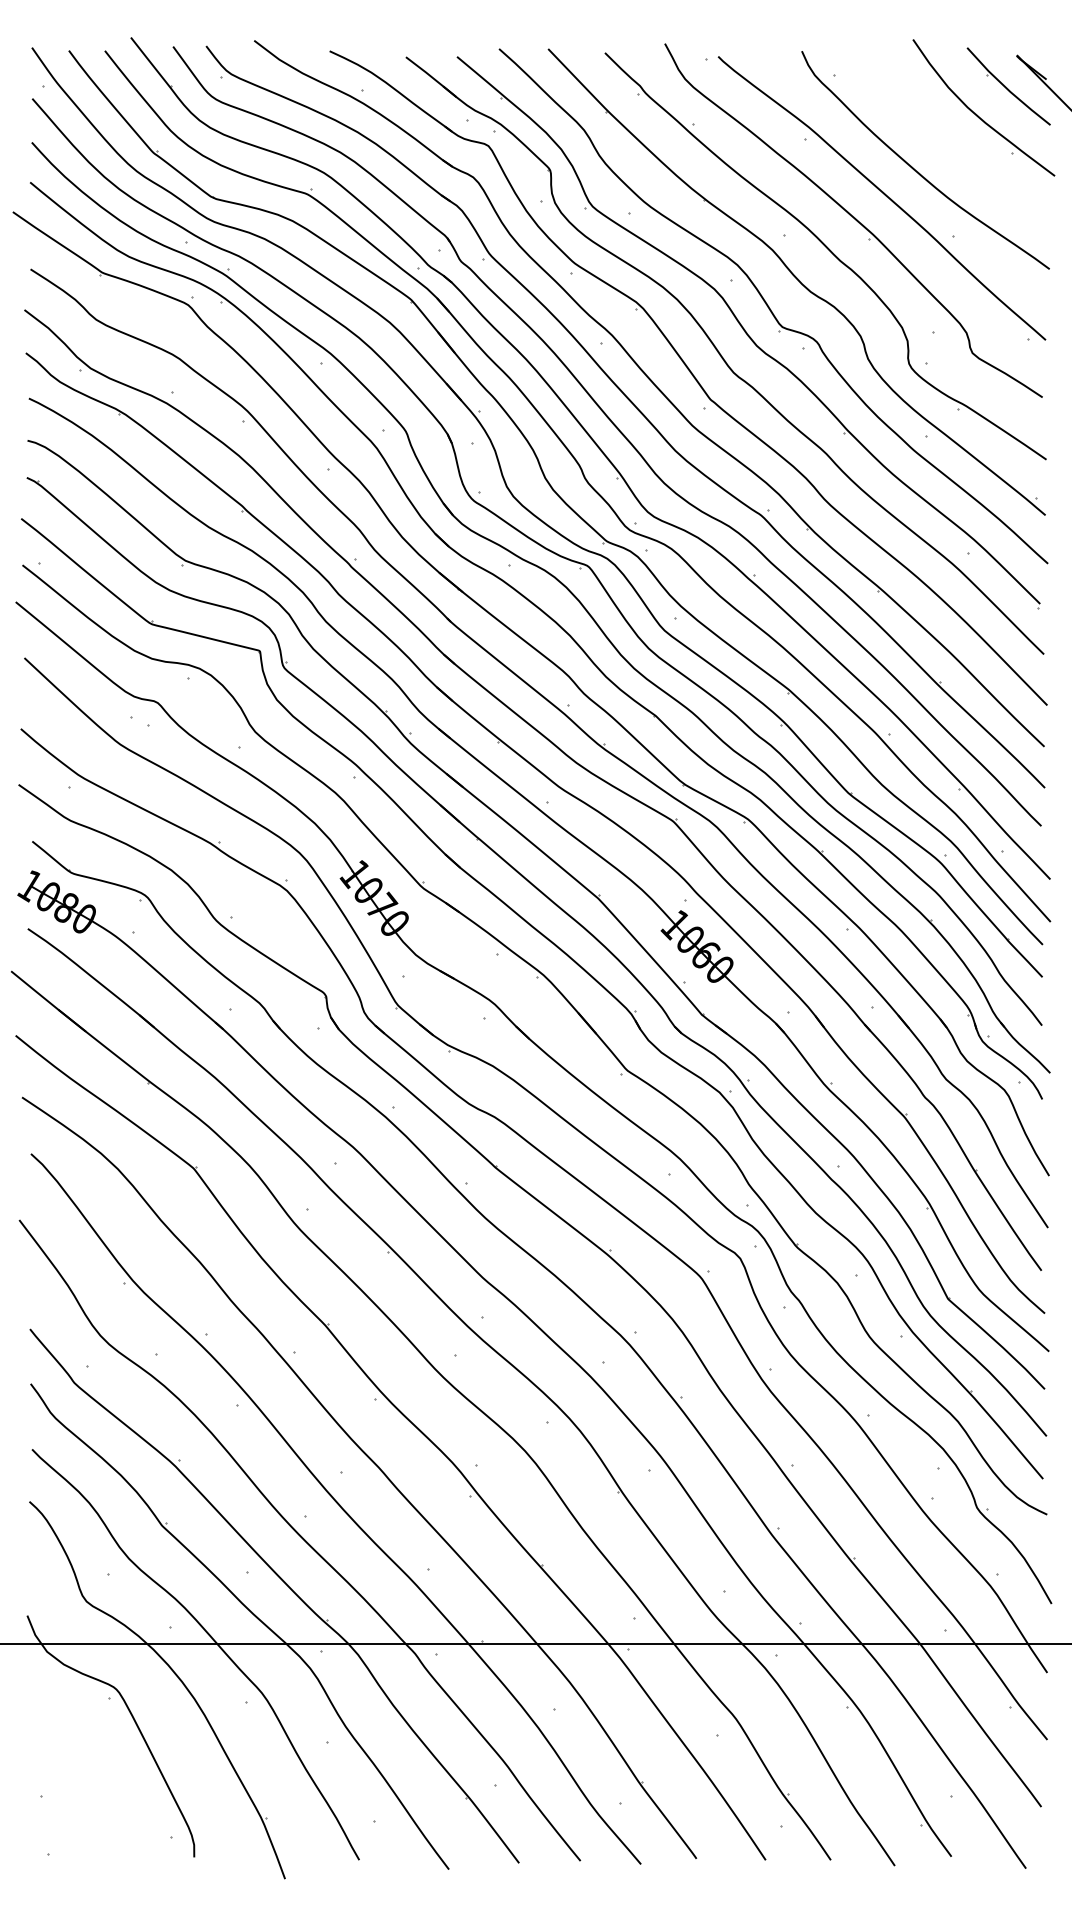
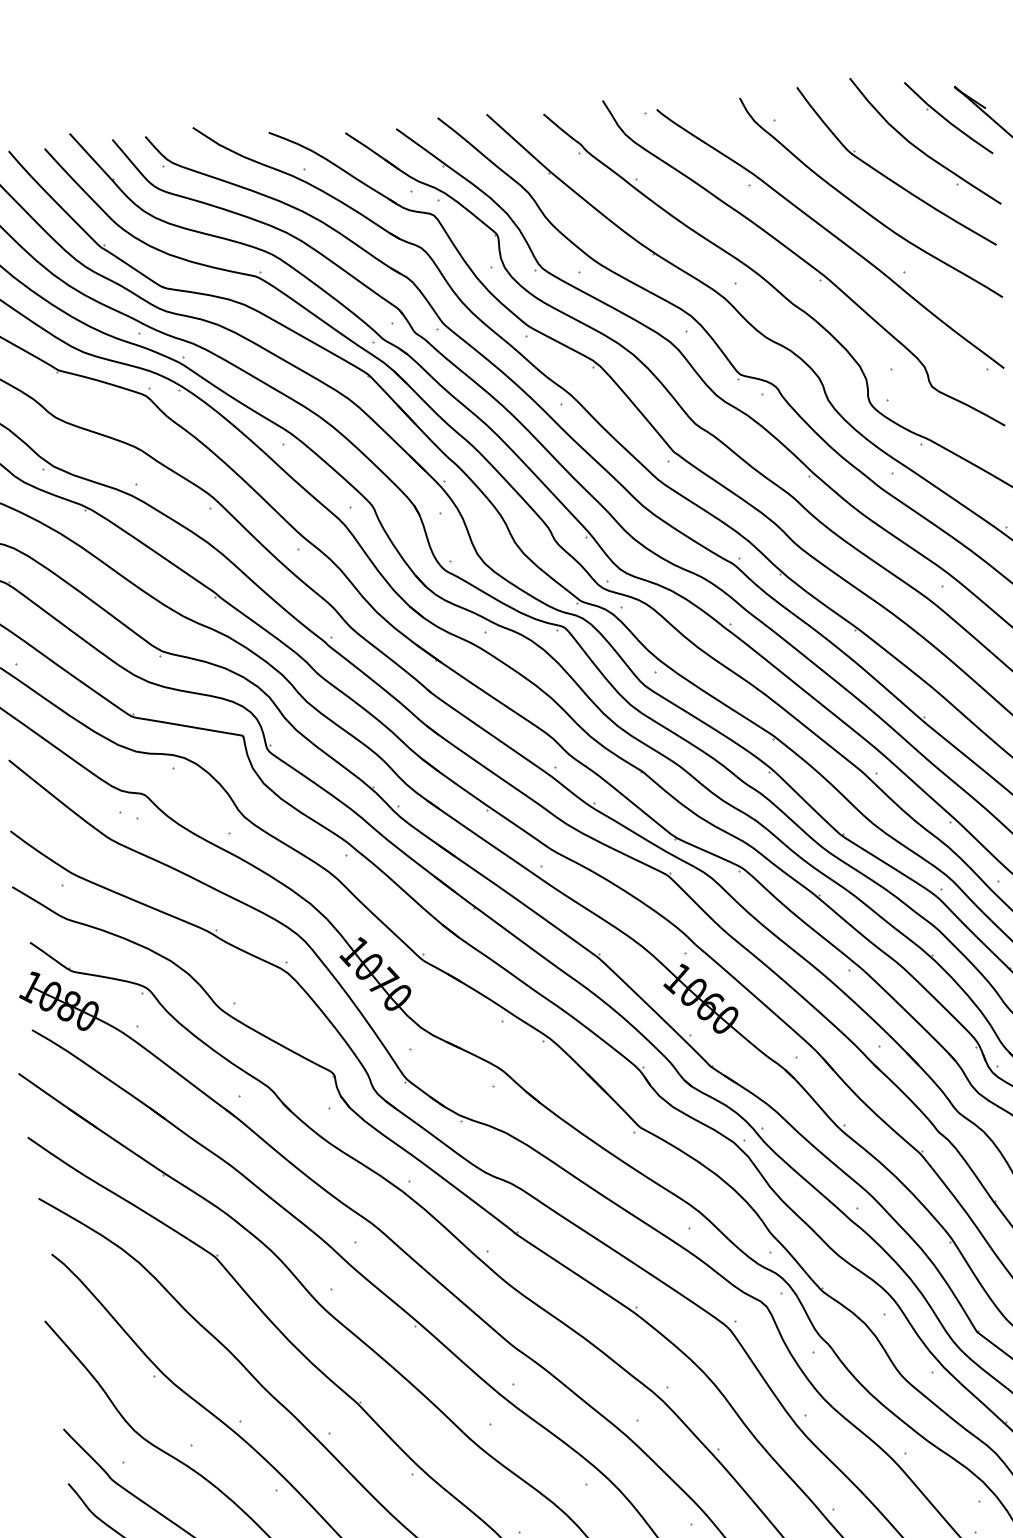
part: (946, 142) -> (890, 178), added

